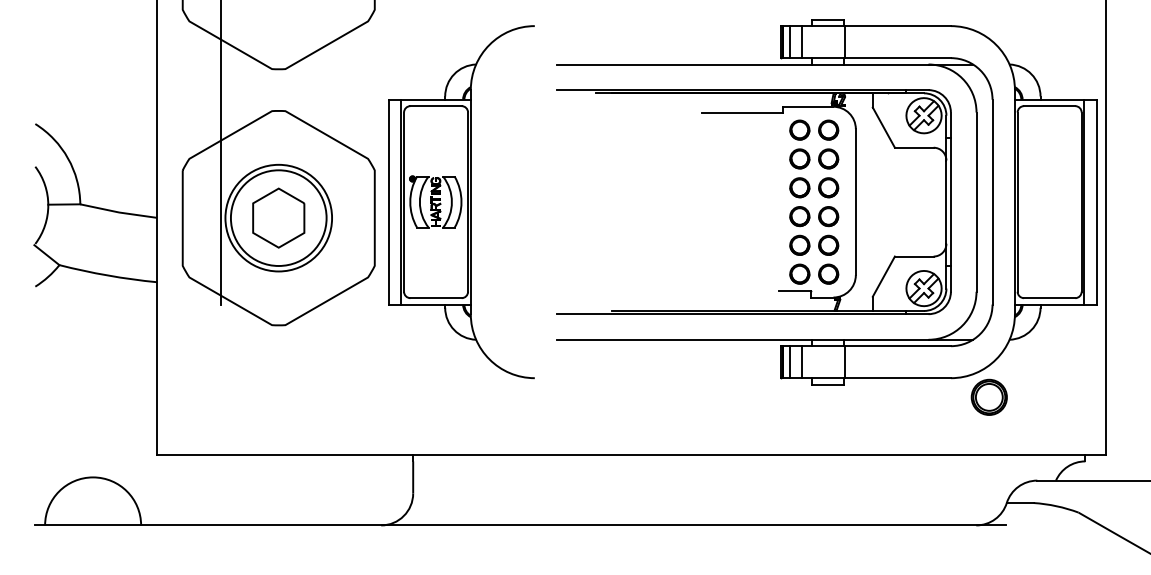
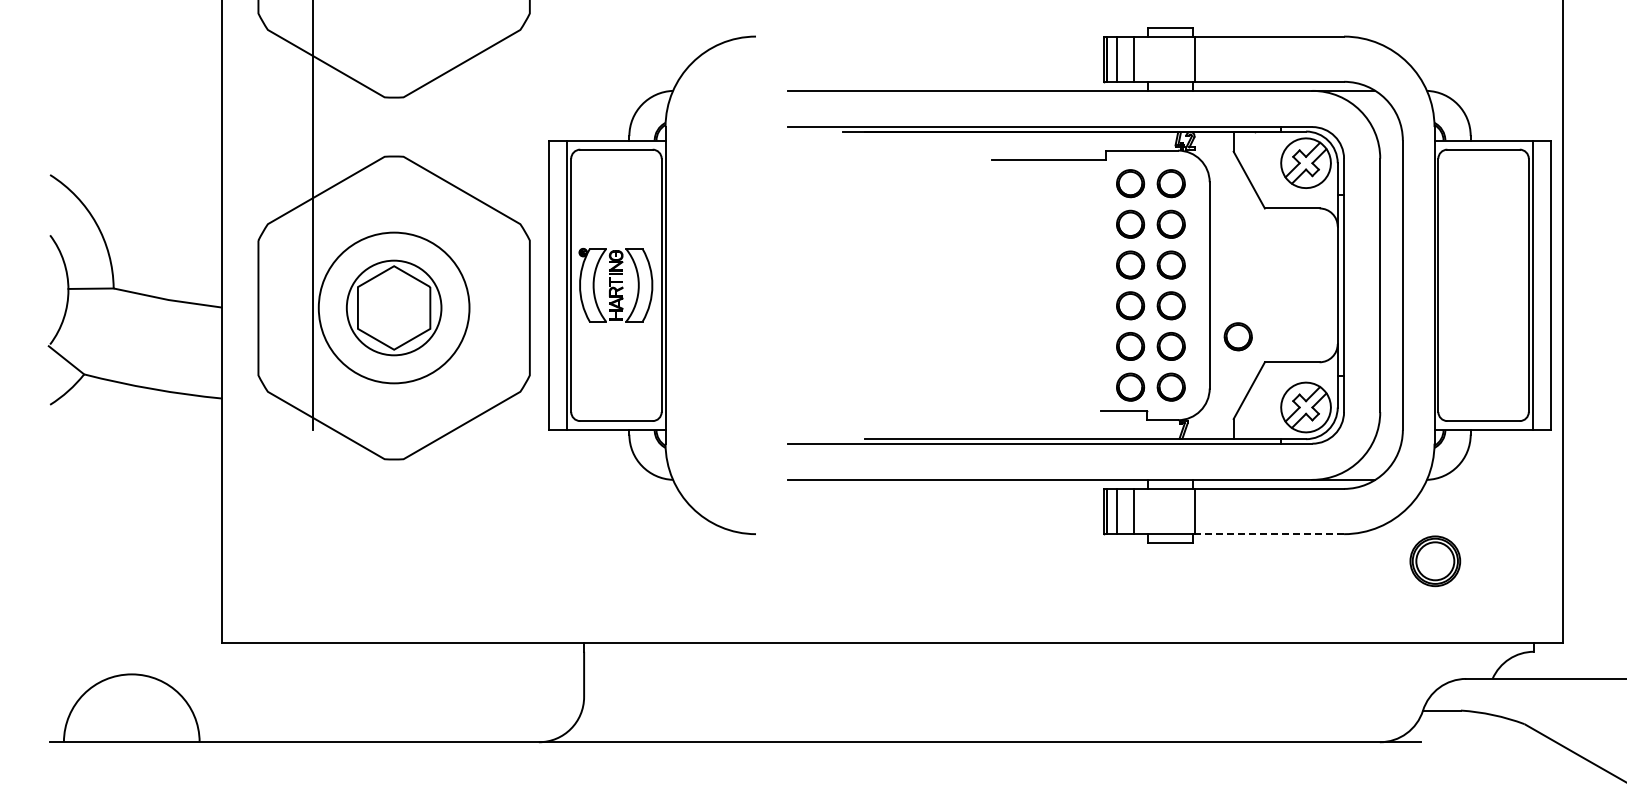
circle: (278, 217) -> (393, 307), size x0.7
part: (875, 238) -> (1237, 336), added
line: (898, 378) -> (1269, 534), solid -> dashed
part: (989, 397) -> (1435, 561), moved

